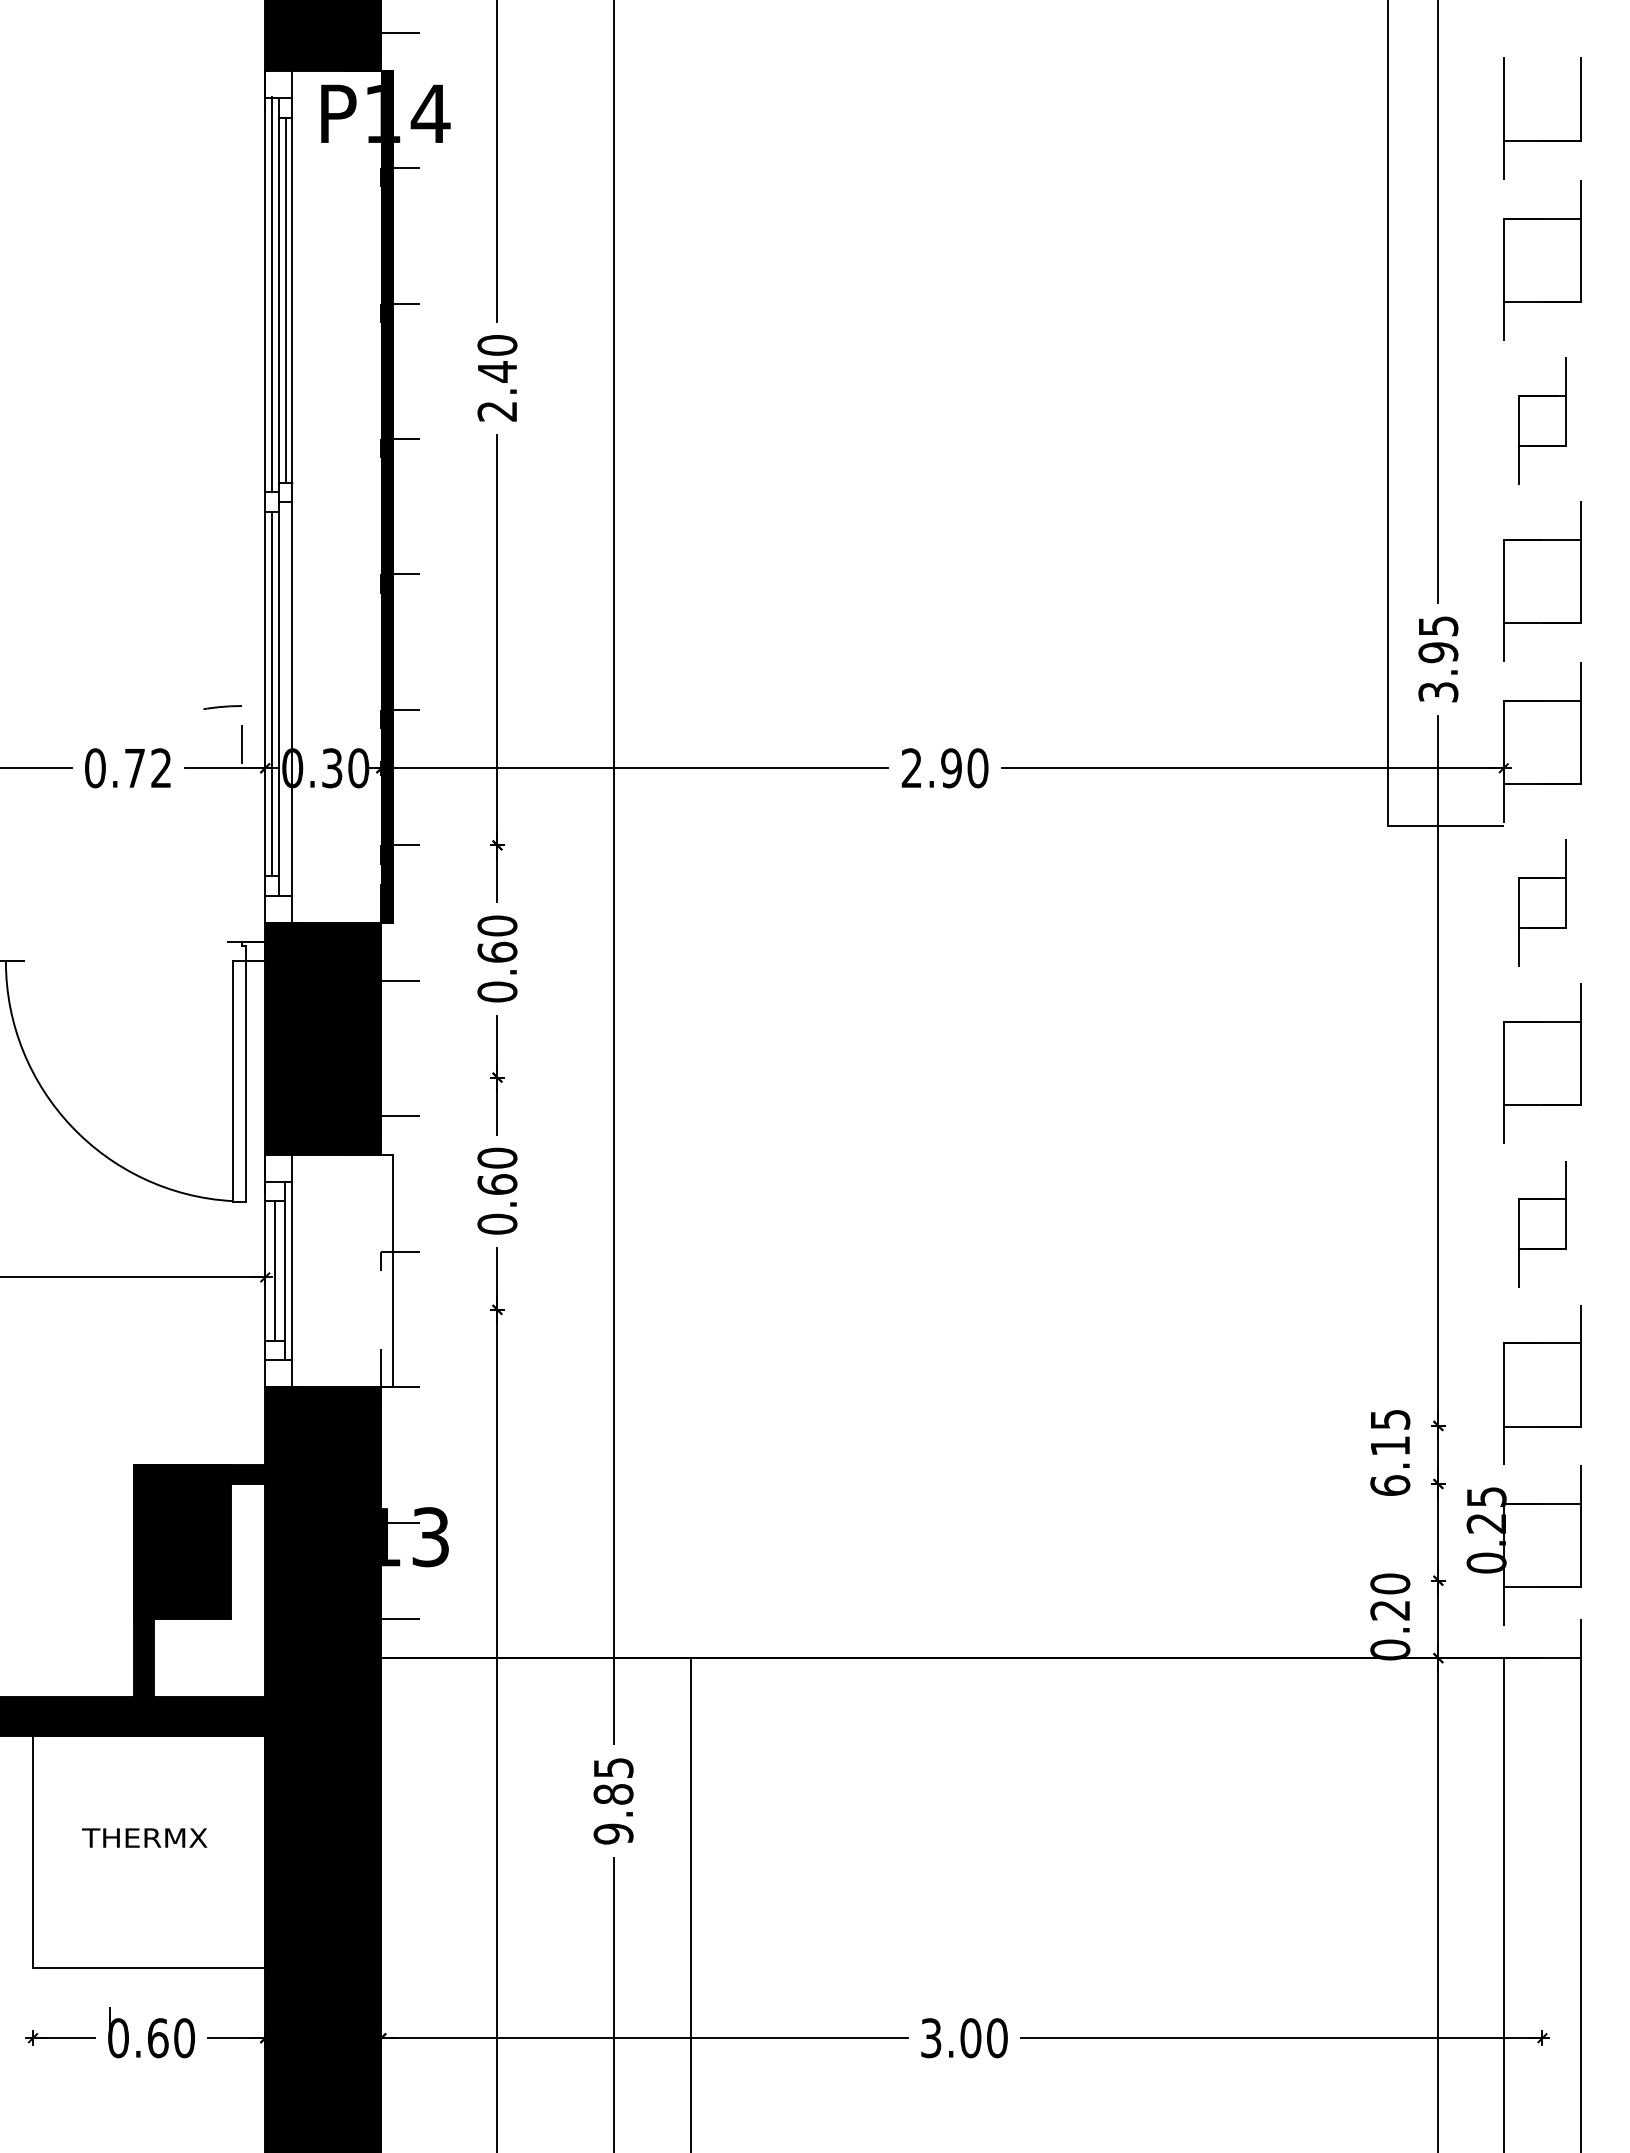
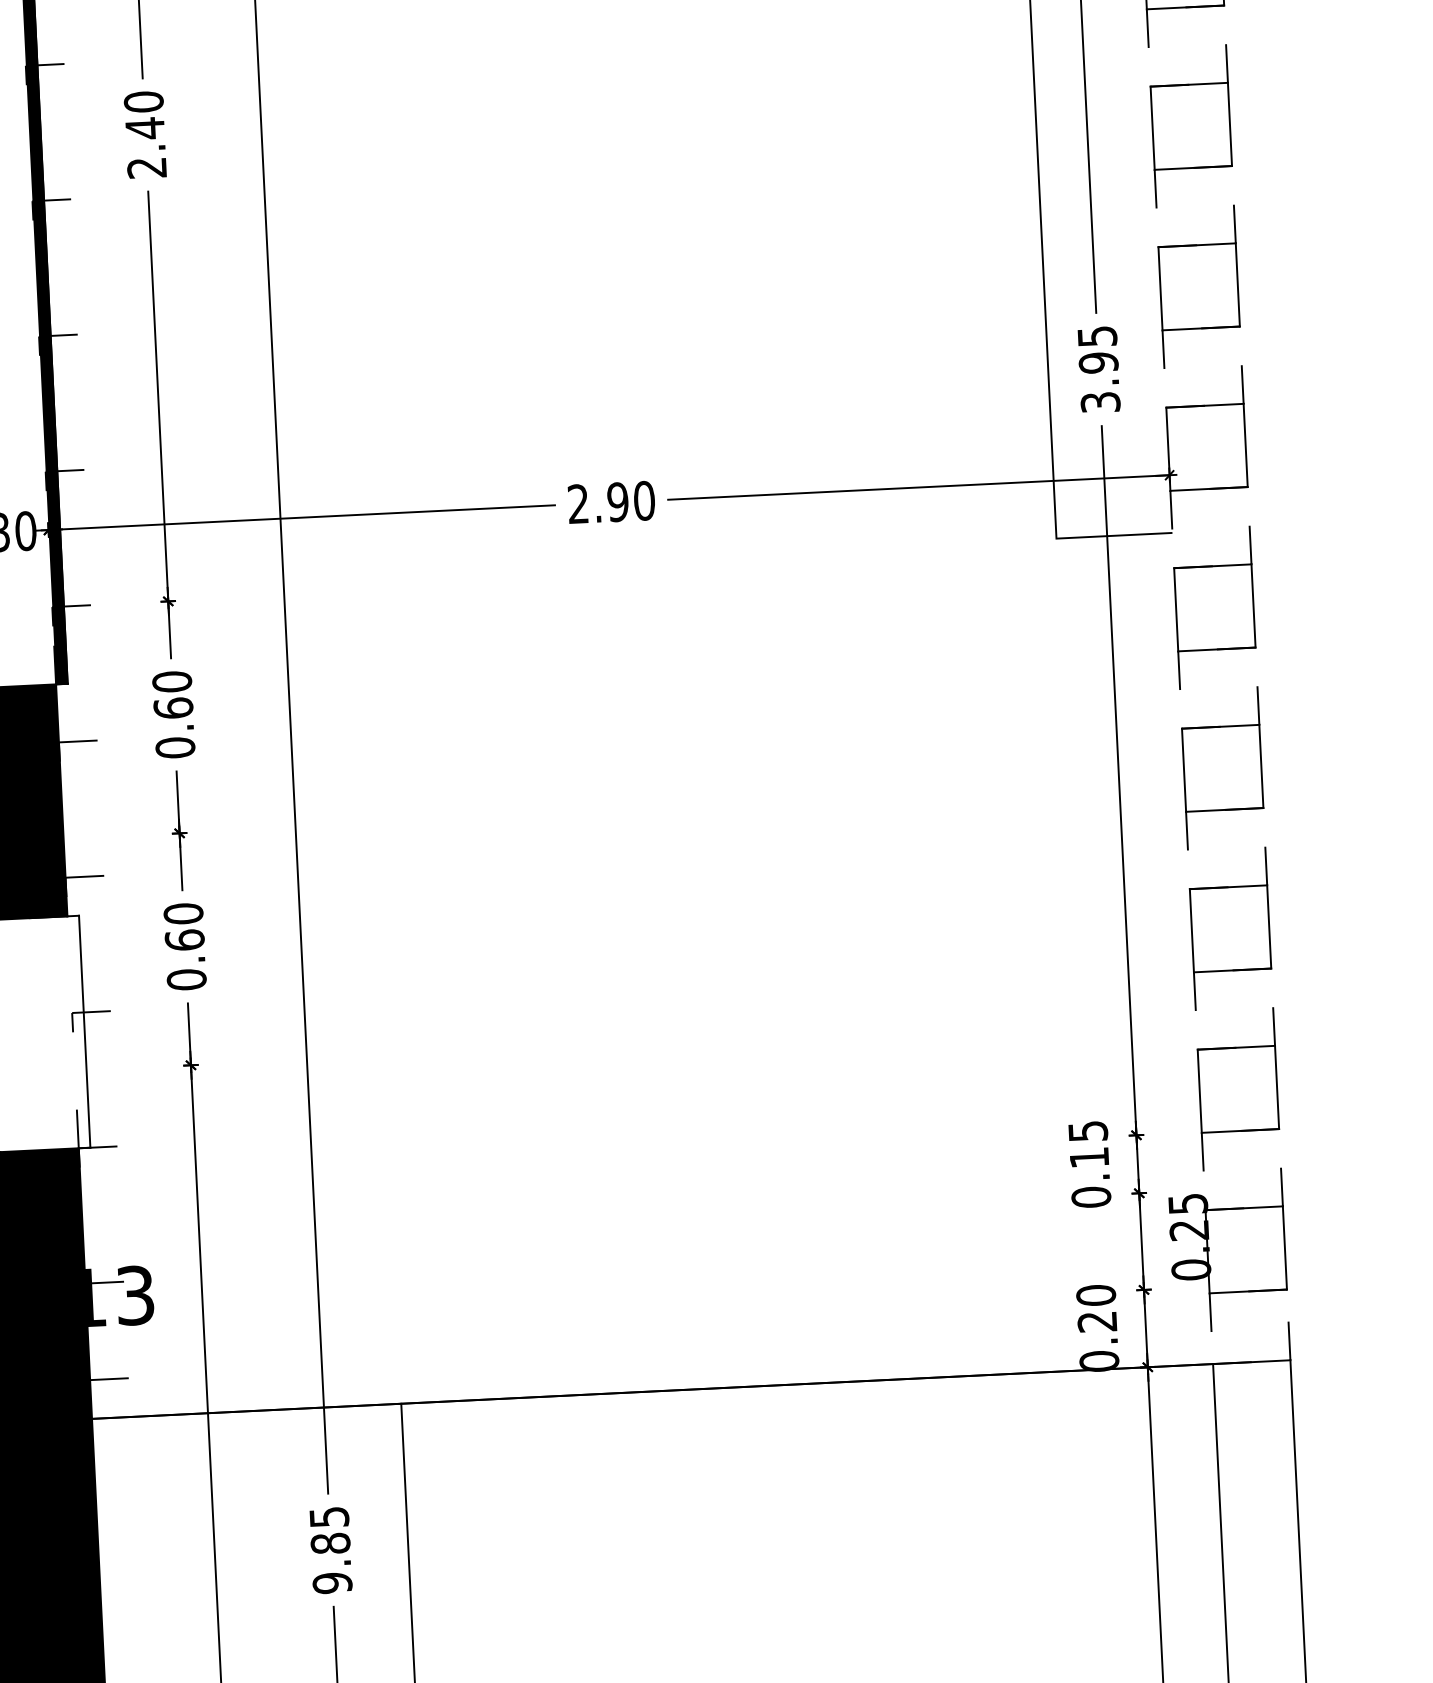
part: (1542, 420) -> (1191, 125), size x1.67
part: (1542, 902) -> (1214, 607), size x1.67
part: (1542, 1224) -> (1230, 929), size x1.67
text: (1390, 1485) -> (1091, 1197), 6.15 -> 0.15

